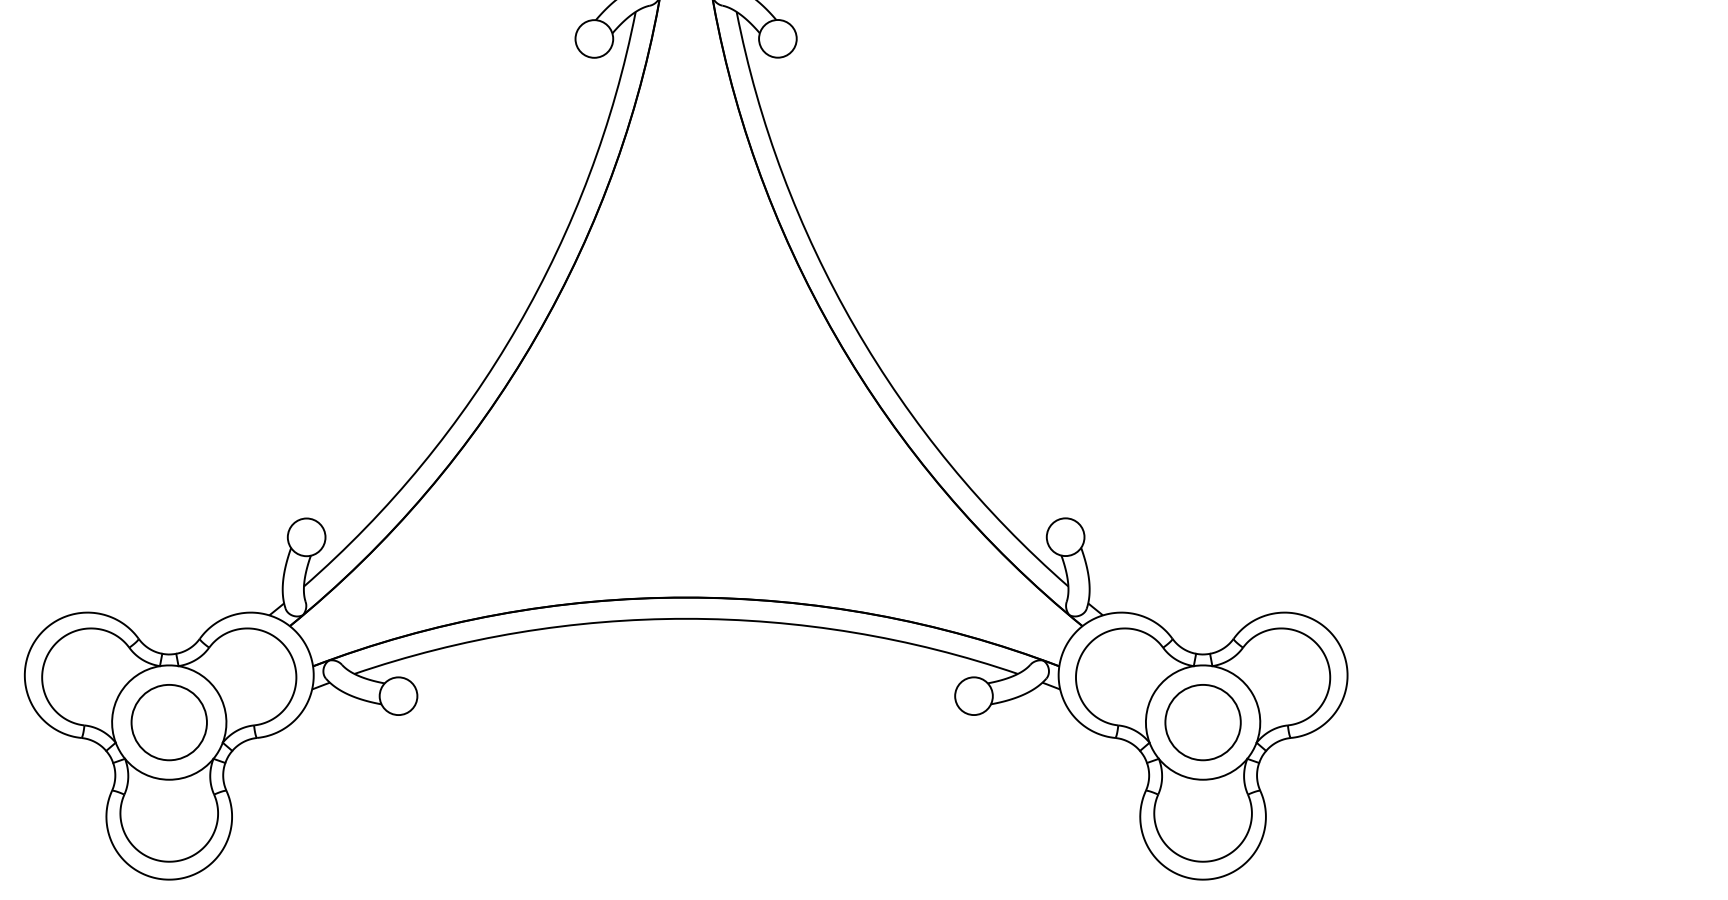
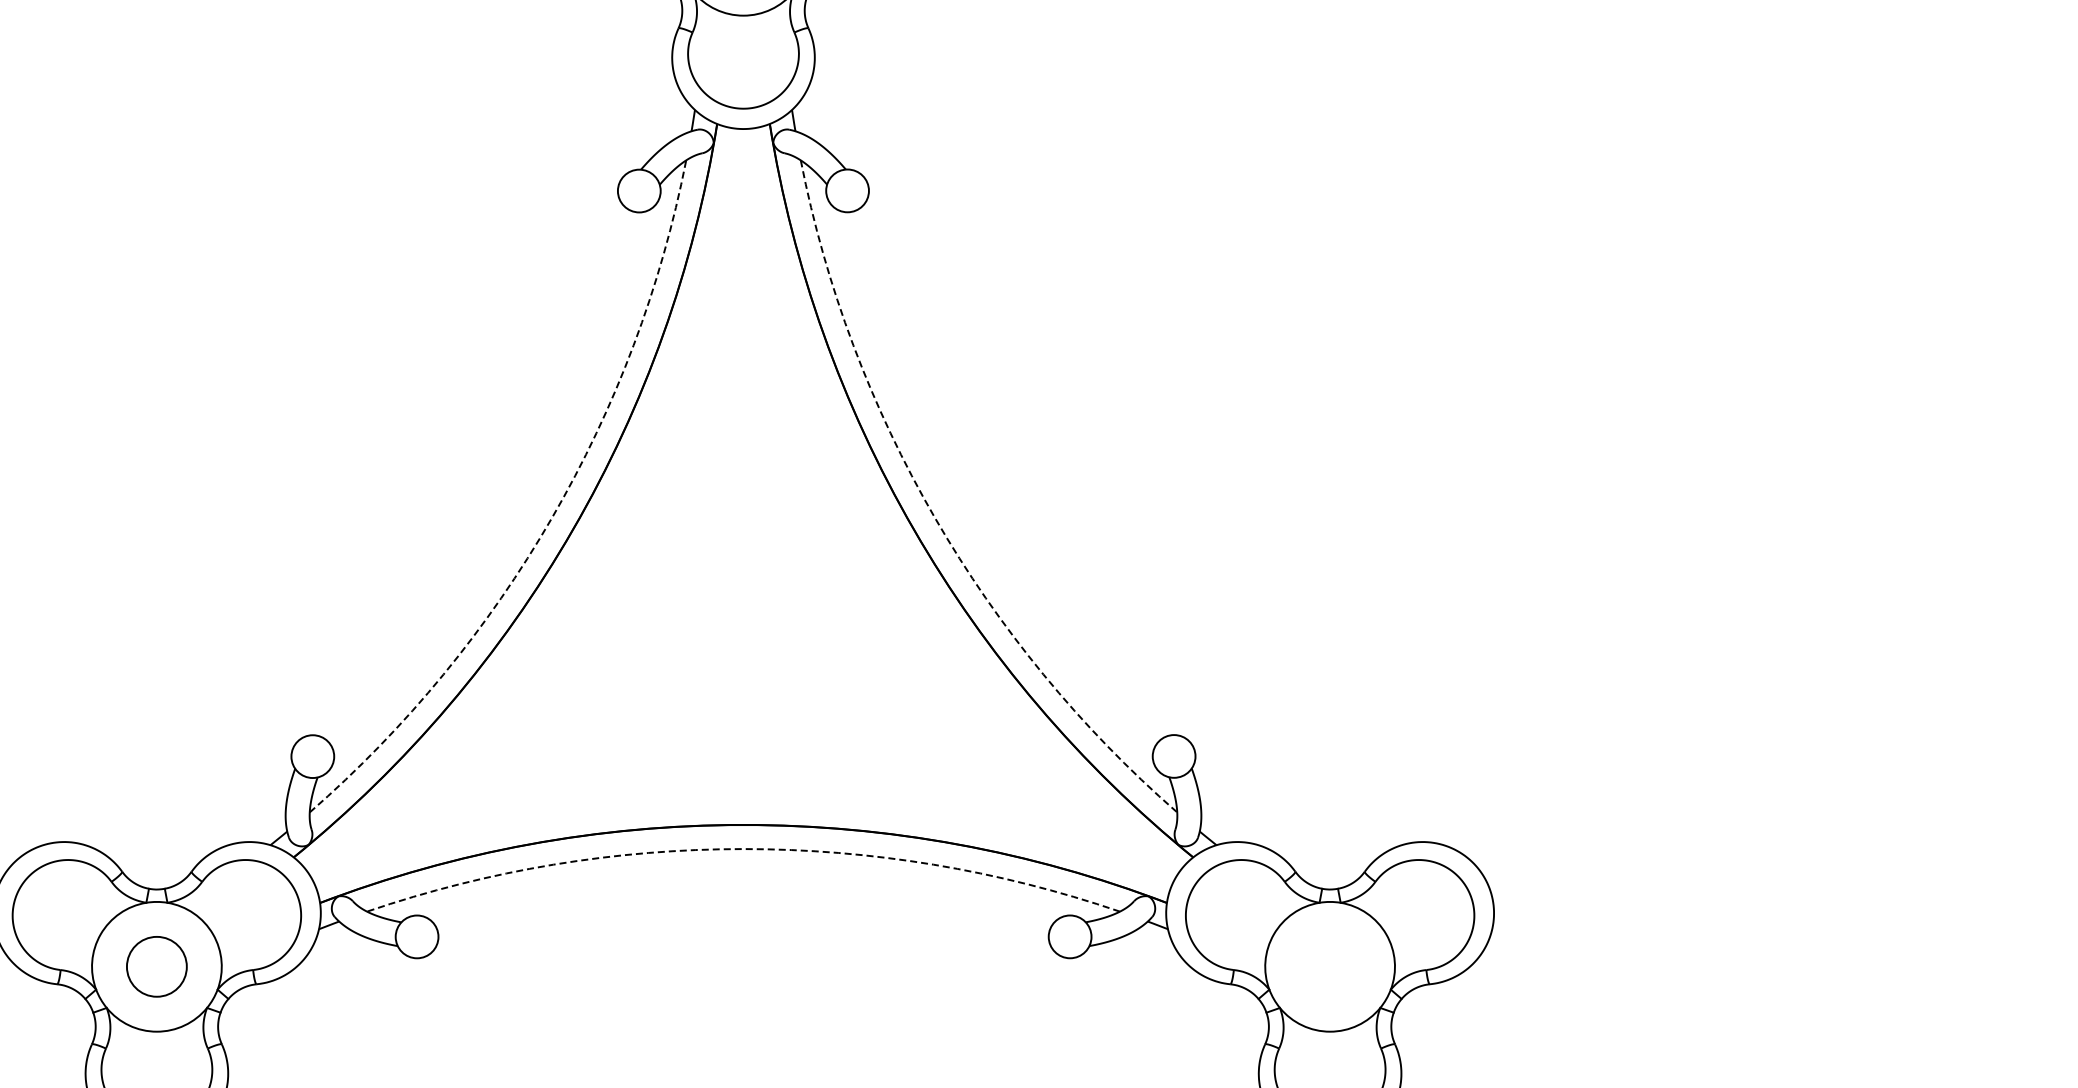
arc: (517, 326) -> (552, 517), solid -> dashed
arc: (854, 326) -> (934, 517), solid -> dashed
arc: (686, 619) -> (743, 849), solid -> dashed
circle: (168, 722) -> (156, 966), size x0.7
circle: (1202, 722) -> (1329, 966), removed

